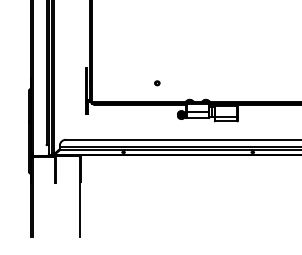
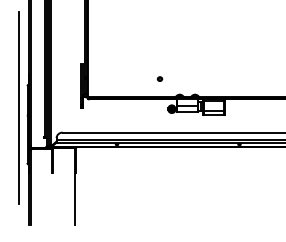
part: (156, 82) -> (159, 78), moved
line: (19, 113) -> (18, 107), added

